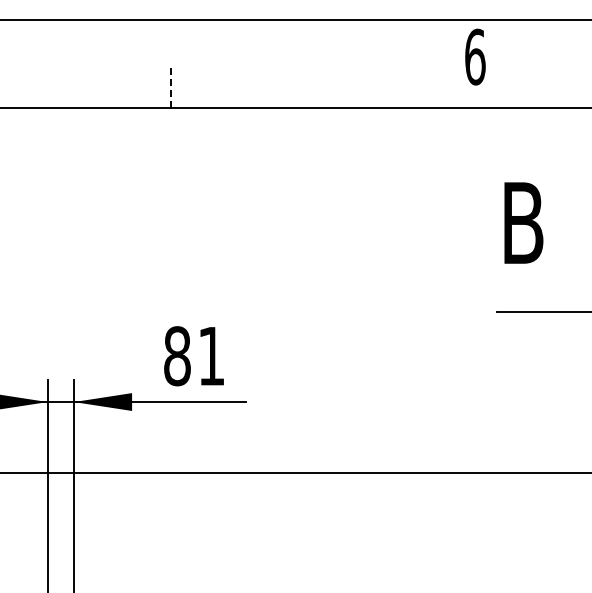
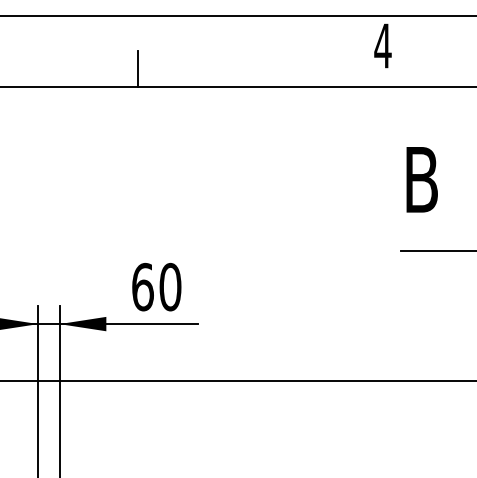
text: (475, 56) -> (383, 45), 6 -> 4
line: (171, 85) -> (138, 68), dashed -> solid
text: (194, 356) -> (156, 287), 81 -> 60

